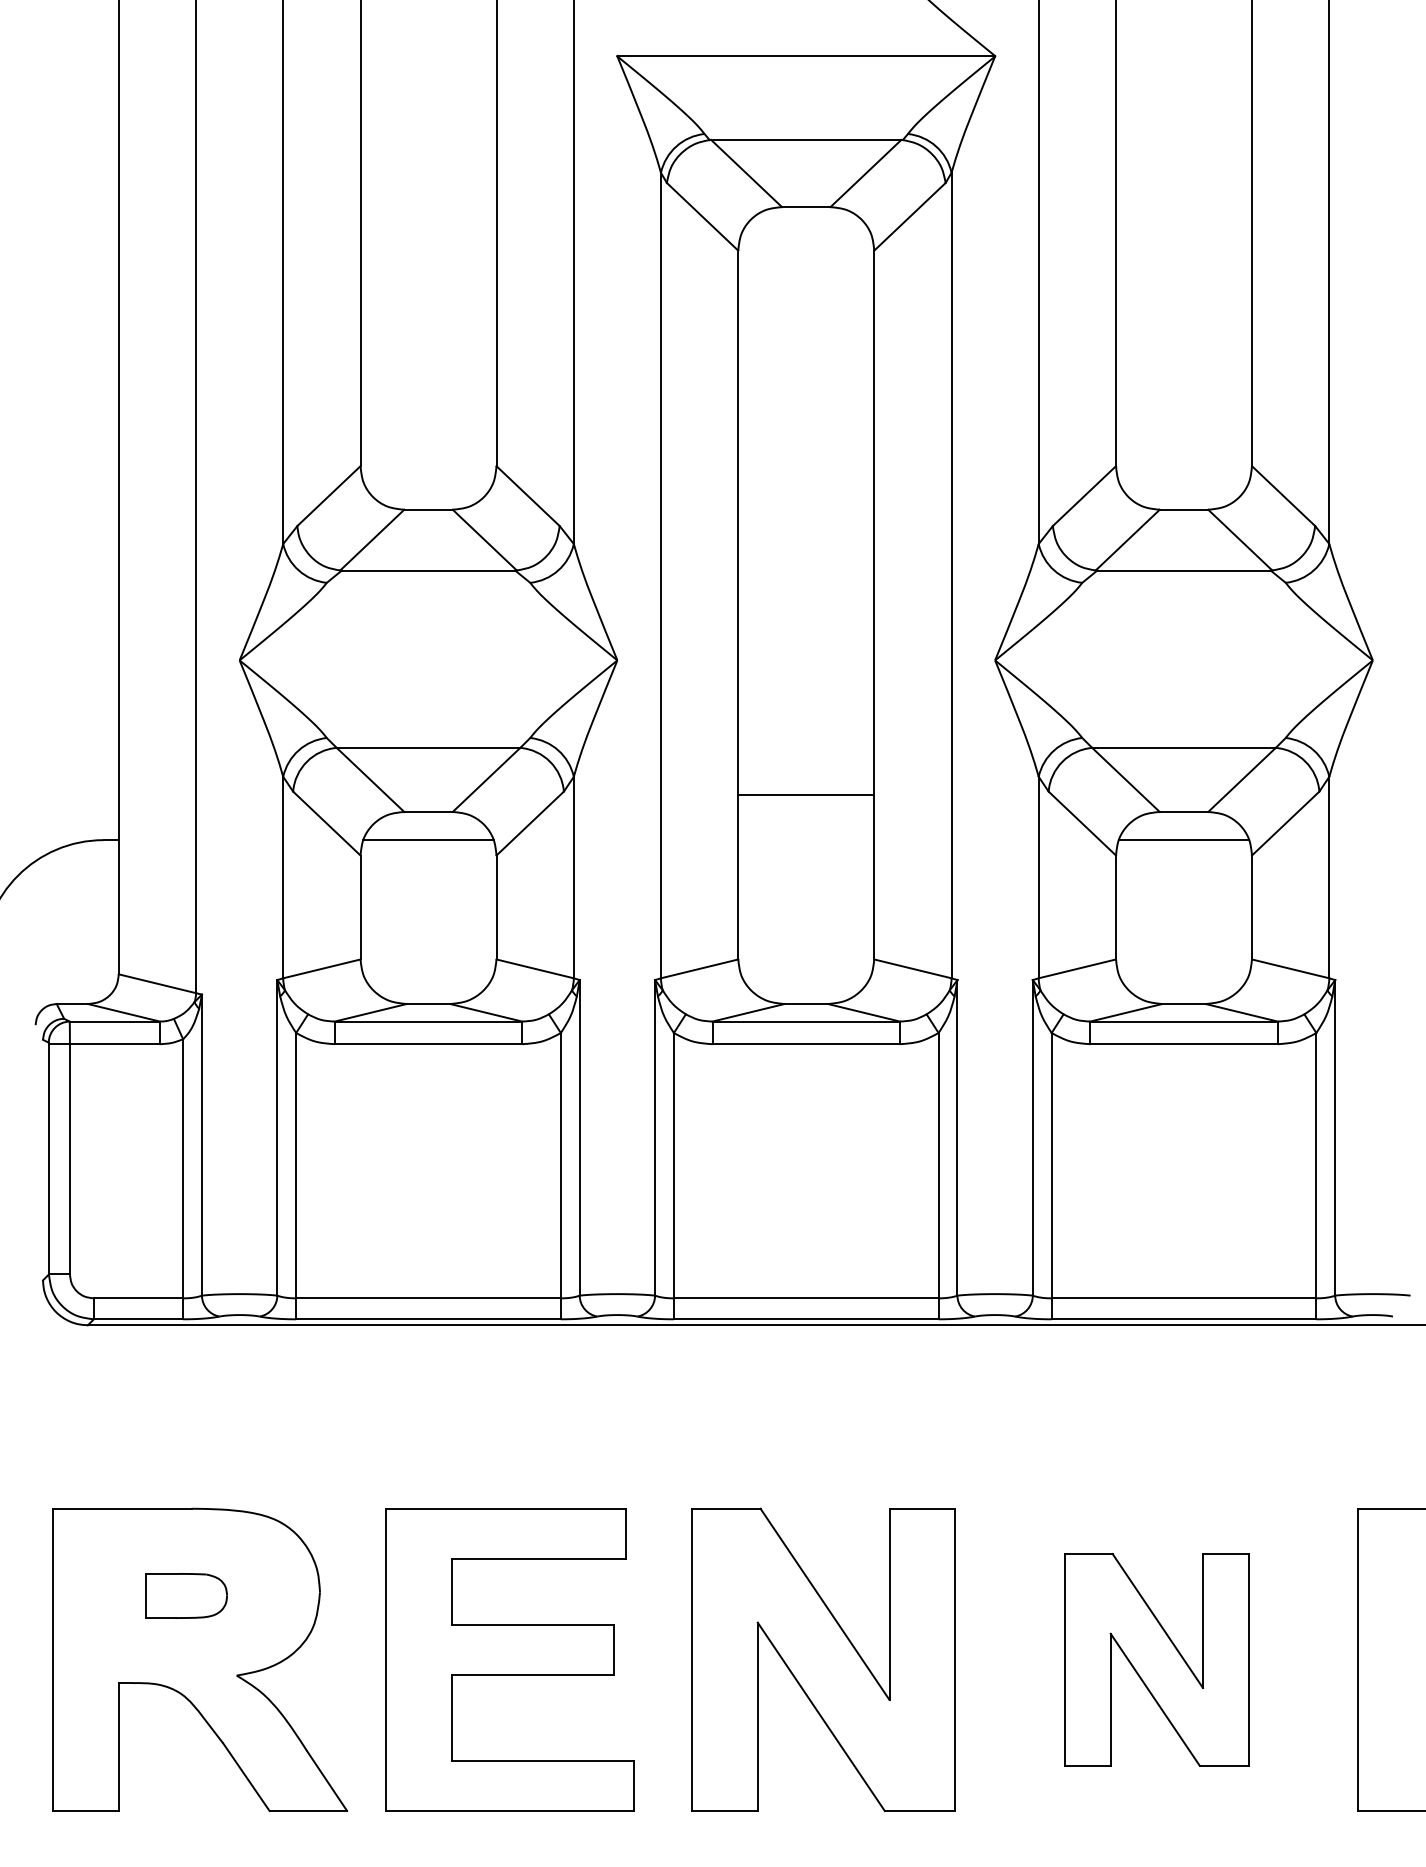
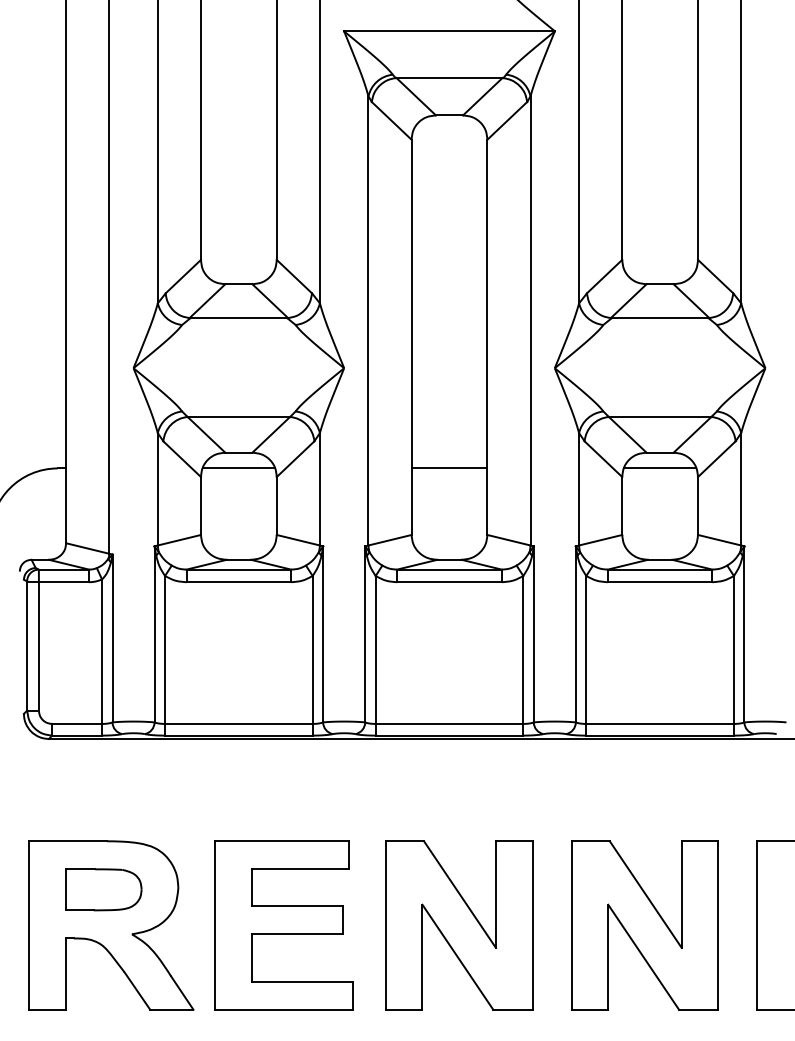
line: (806, 795) -> (449, 468), moved
part: (185, 1595) -> (103, 889), size x1.67
part: (1155, 1659) -> (644, 925), size x1.43

